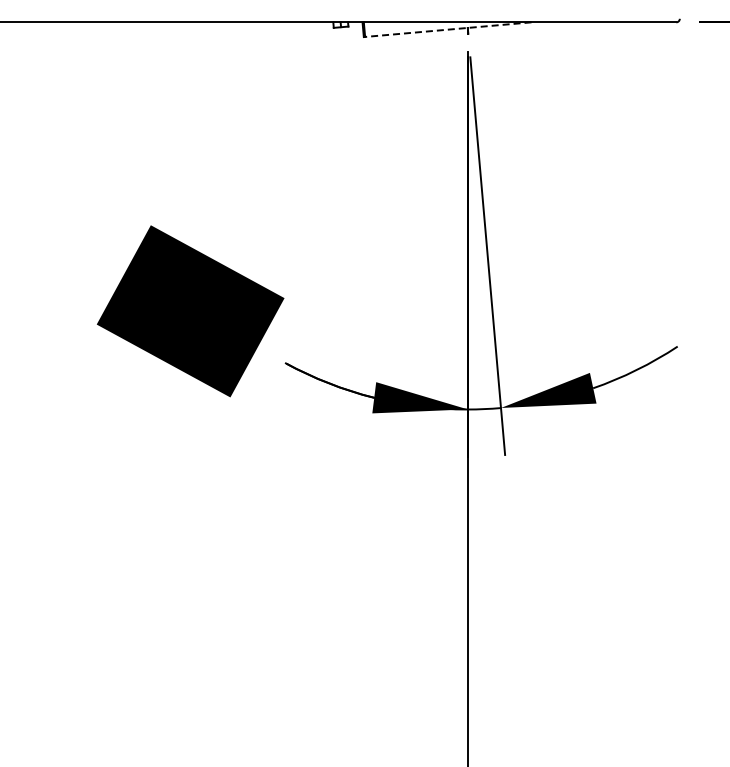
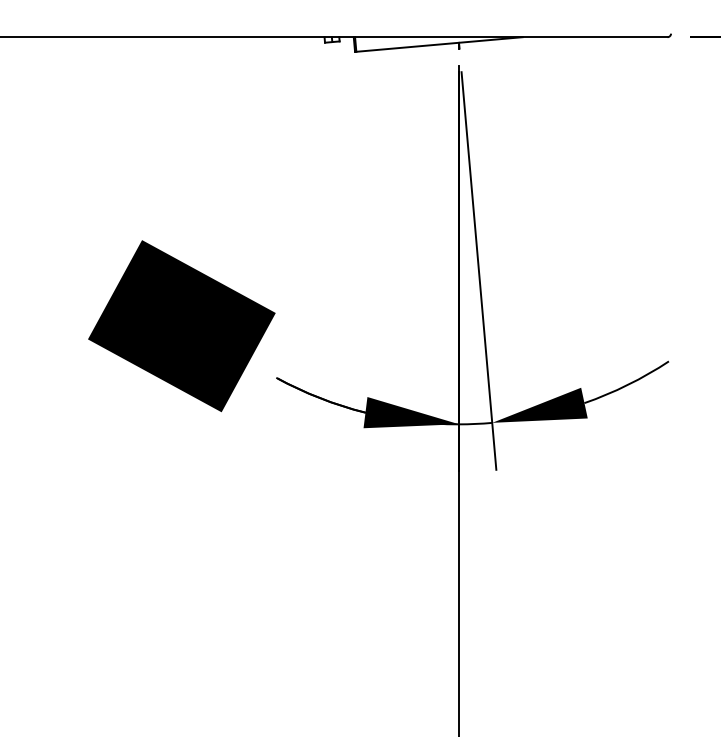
line: (447, 29) -> (438, 44), dashed -> solid

